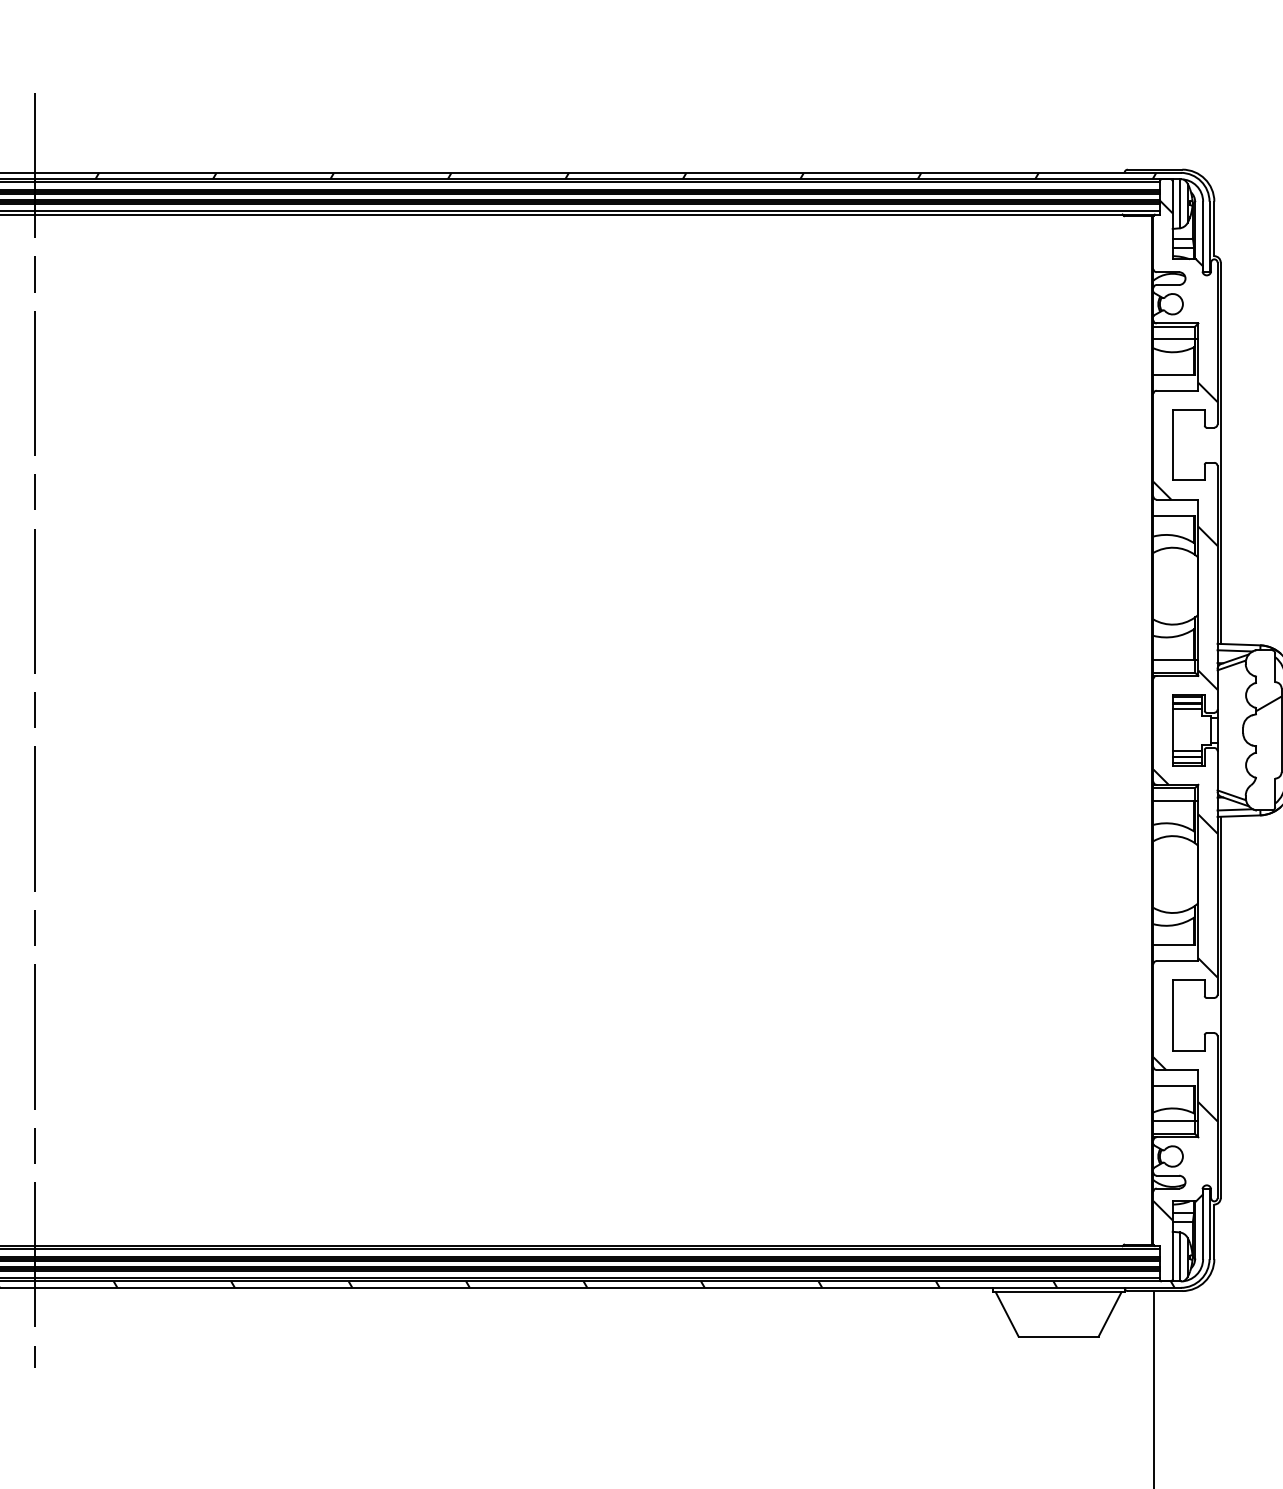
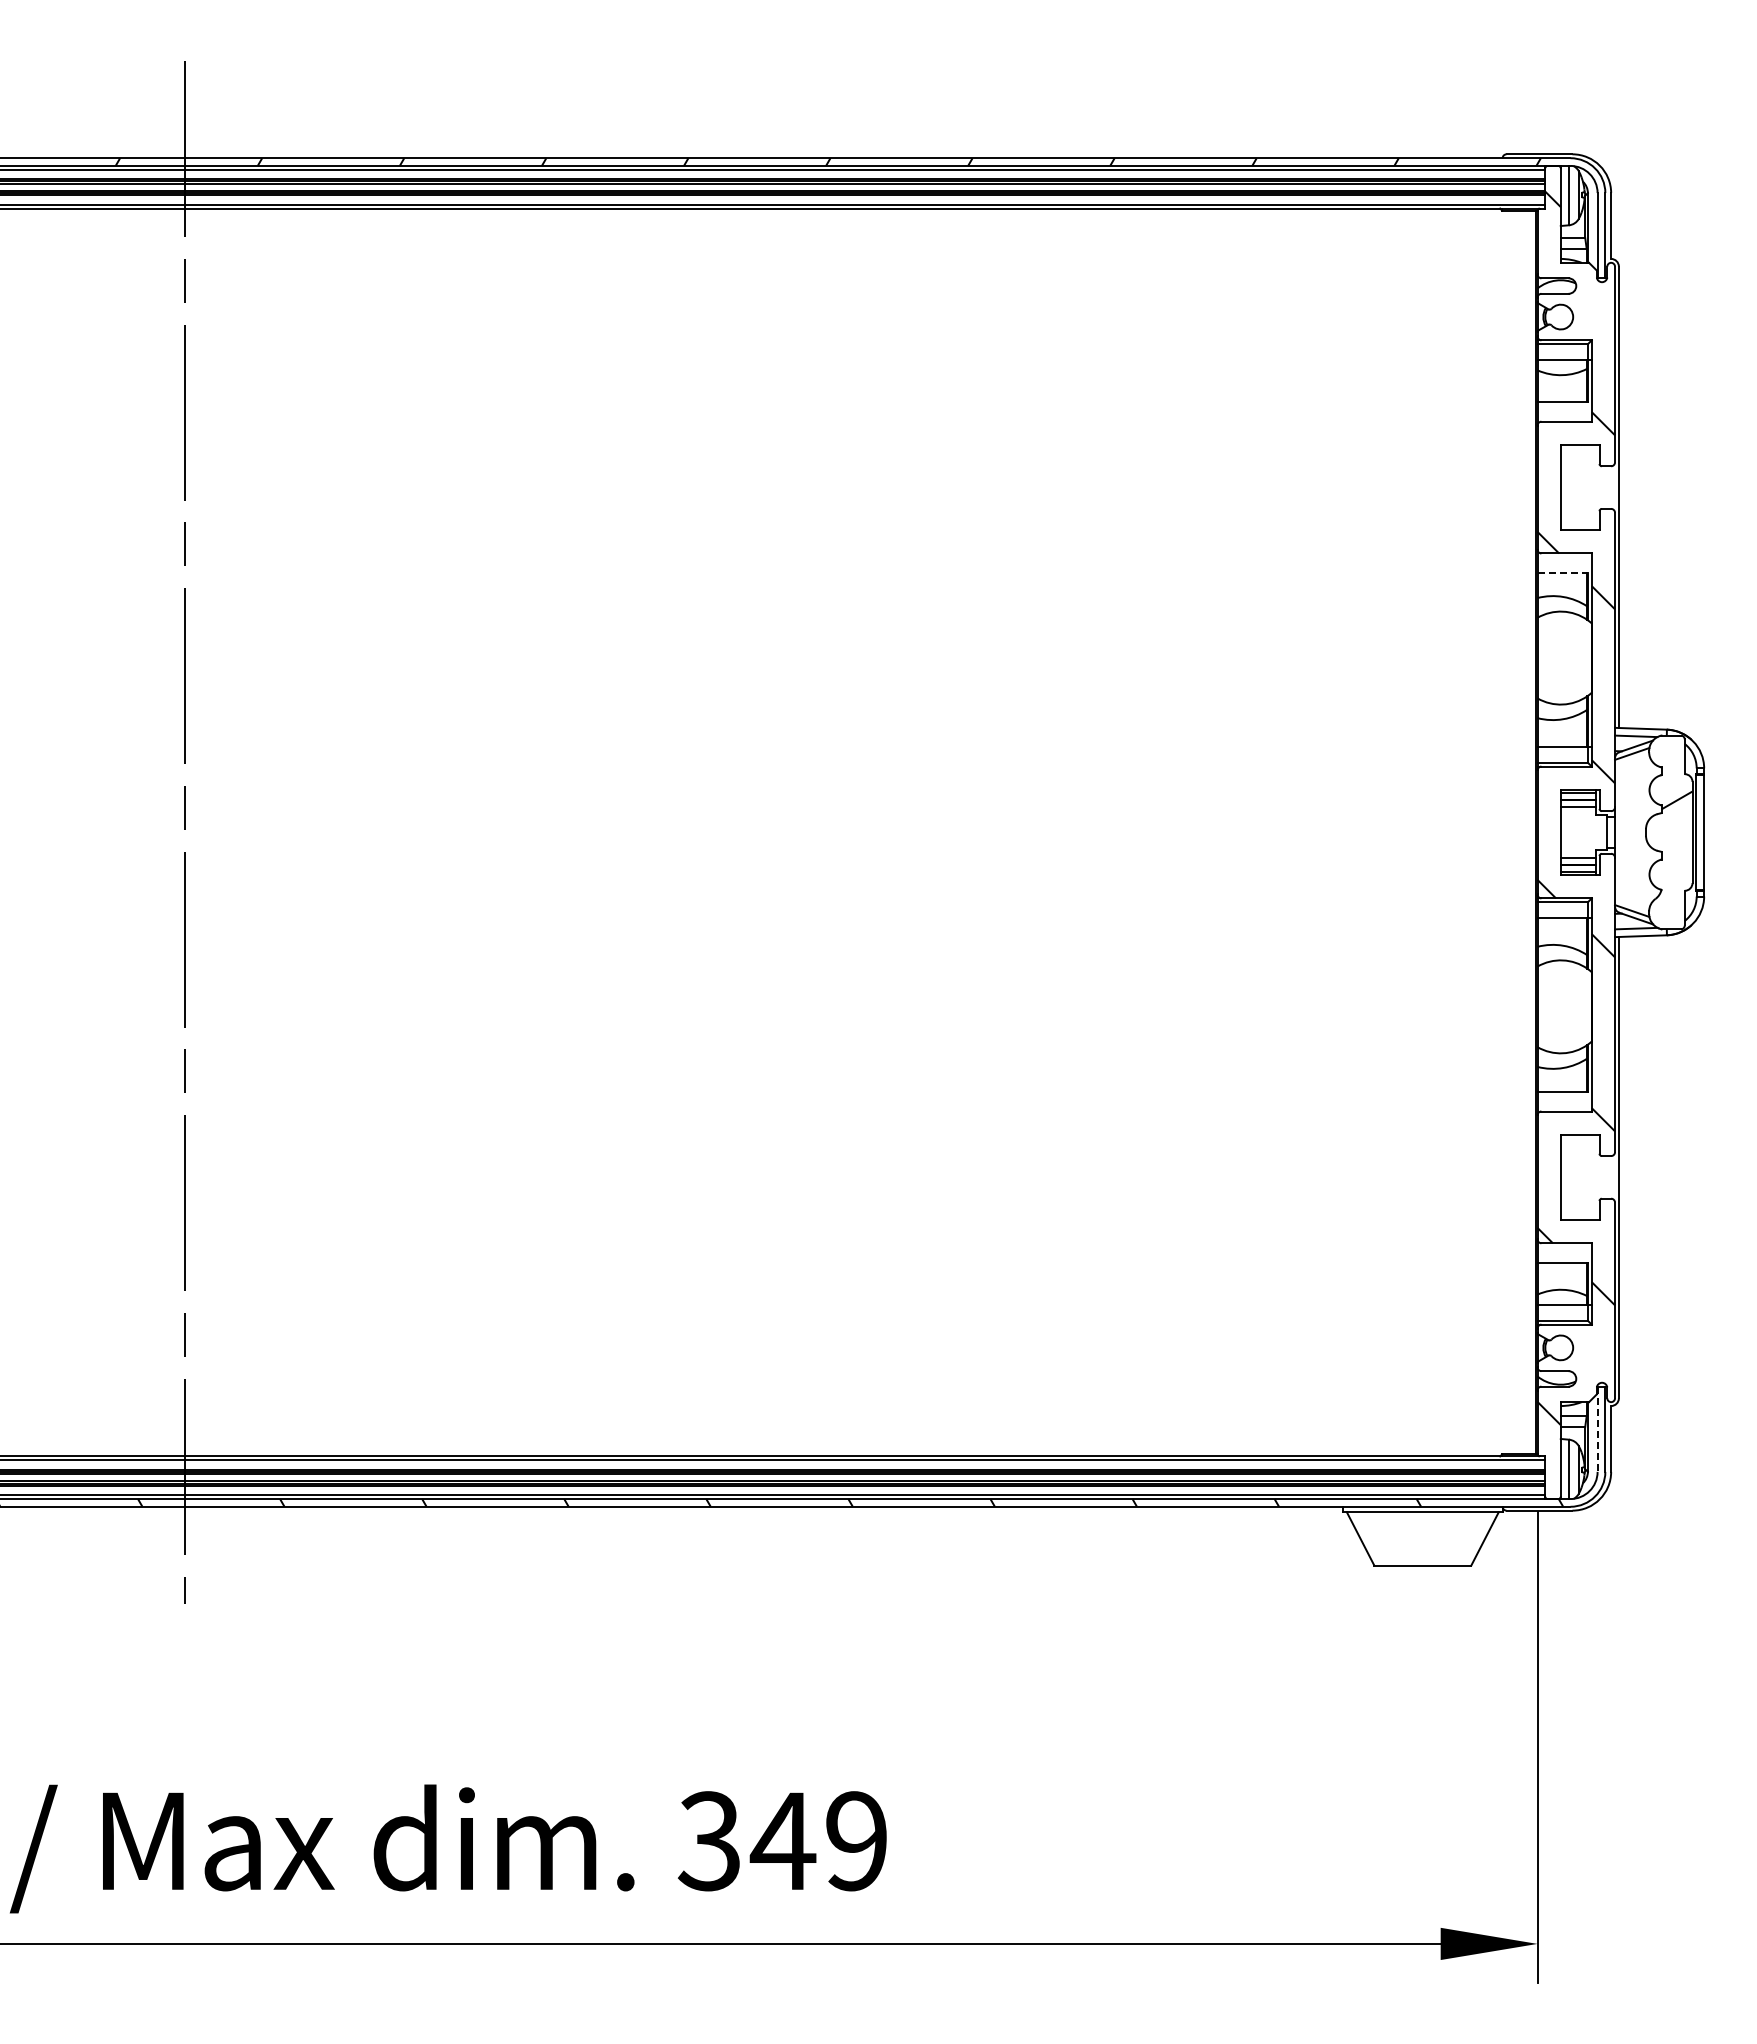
line: (1174, 515) -> (1563, 572), solid -> dashed
line: (1203, 1223) -> (1597, 1429), solid -> dashed

